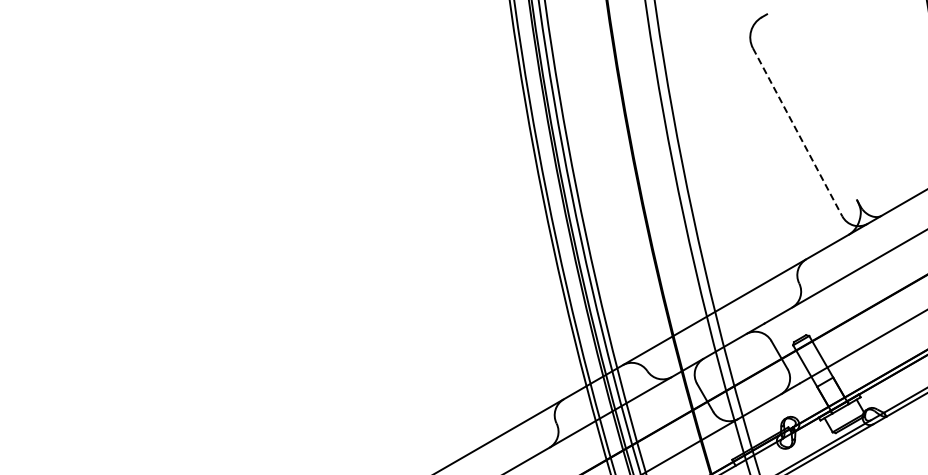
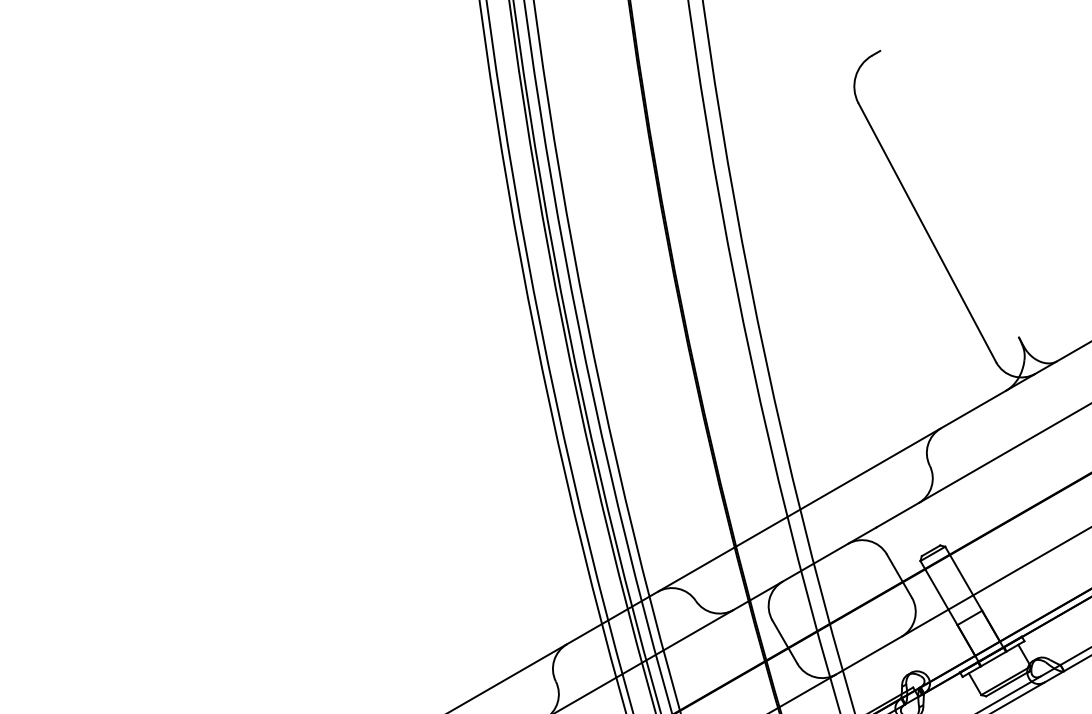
line: (797, 132) -> (927, 233), dashed -> solid

